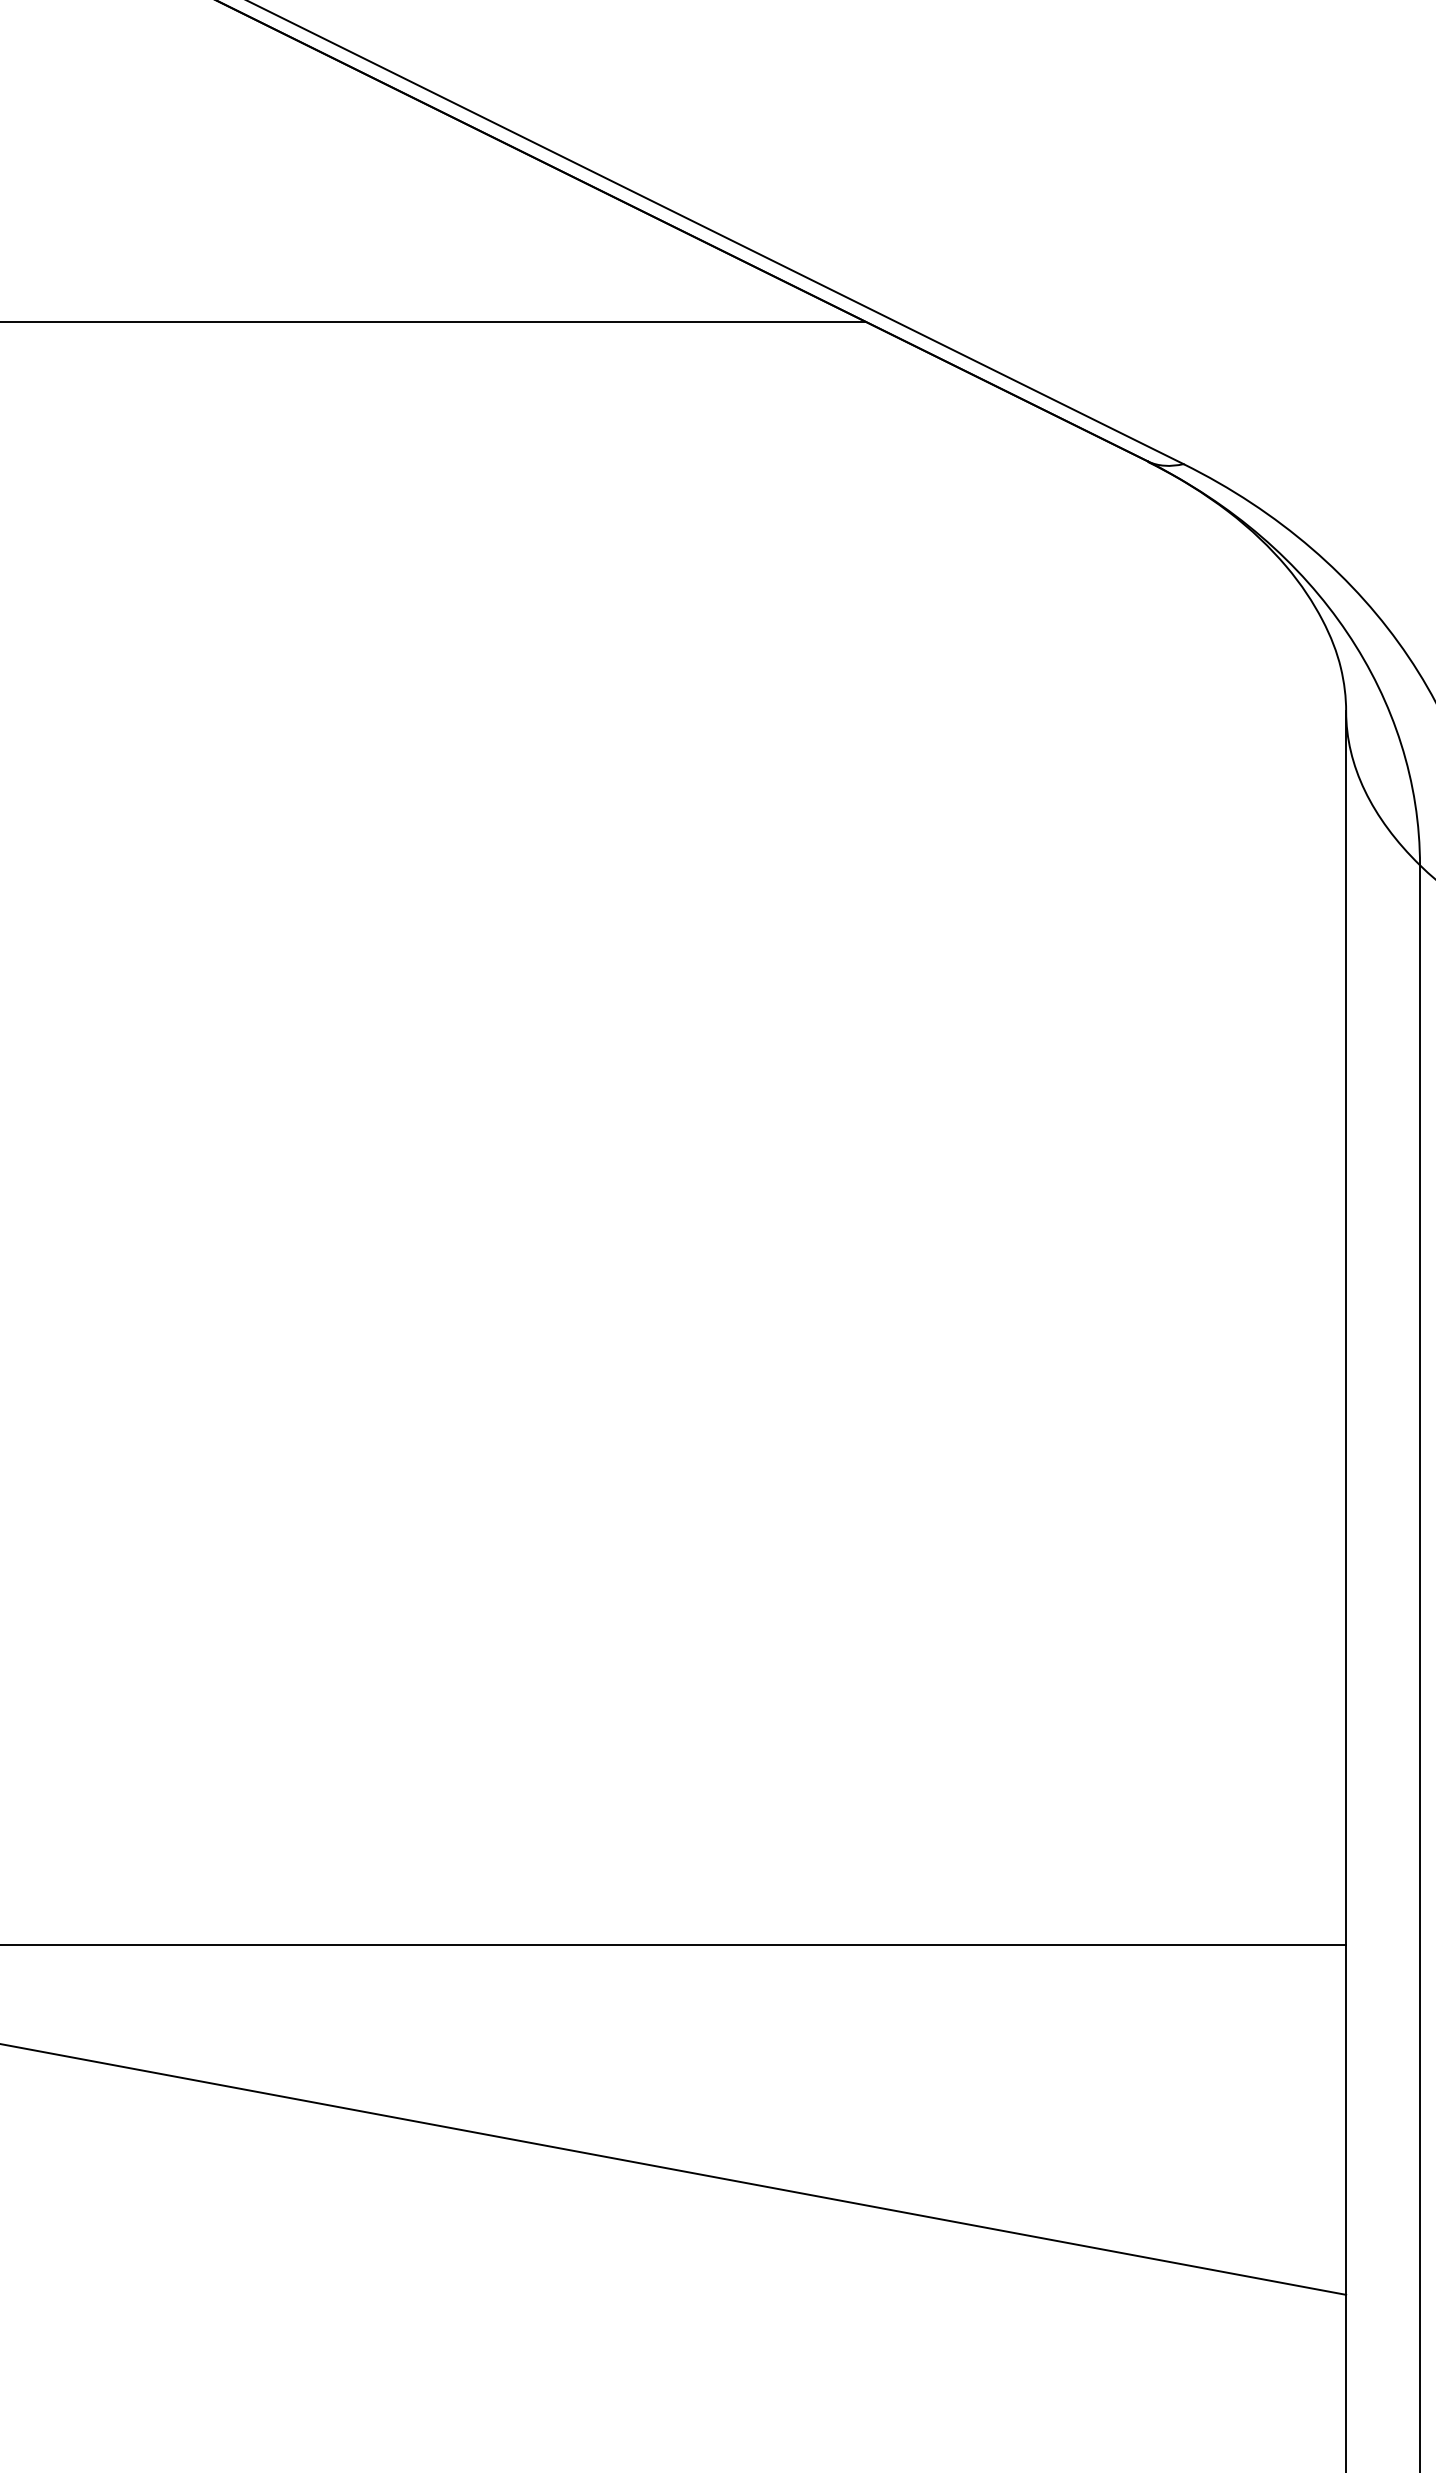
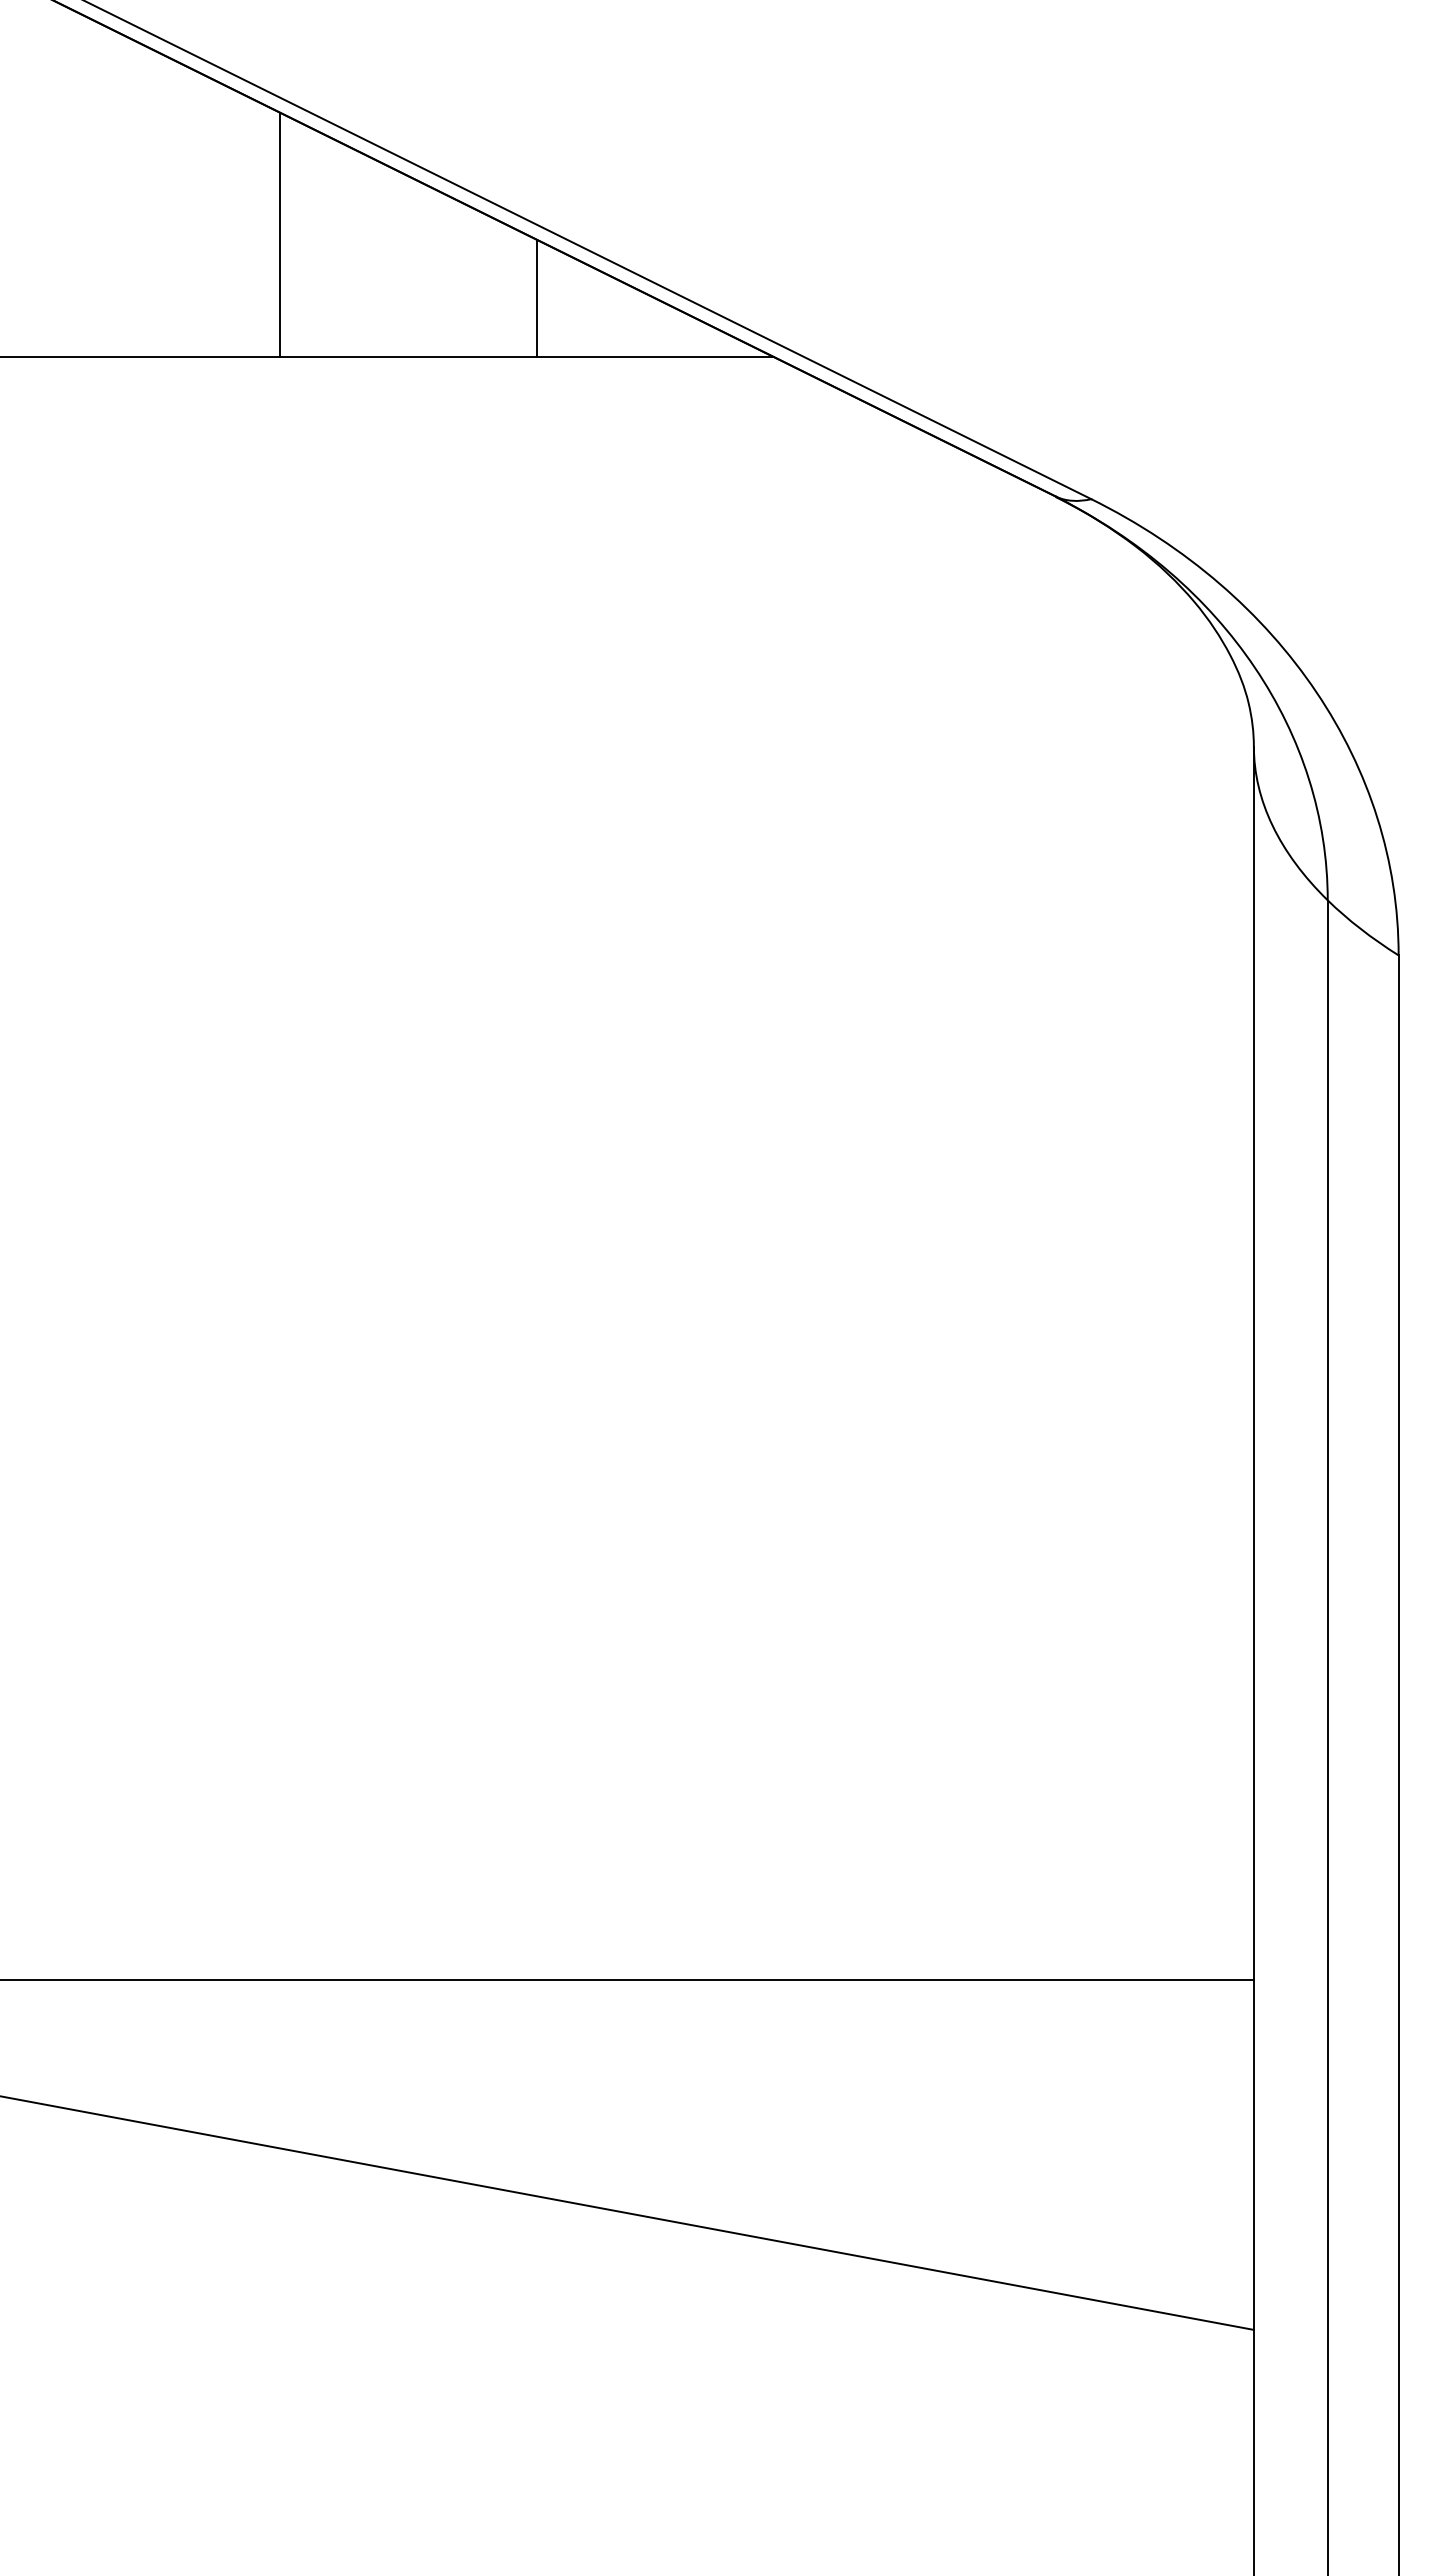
line: (372, 199) -> (280, 234), added
line: (628, 263) -> (536, 298), added

